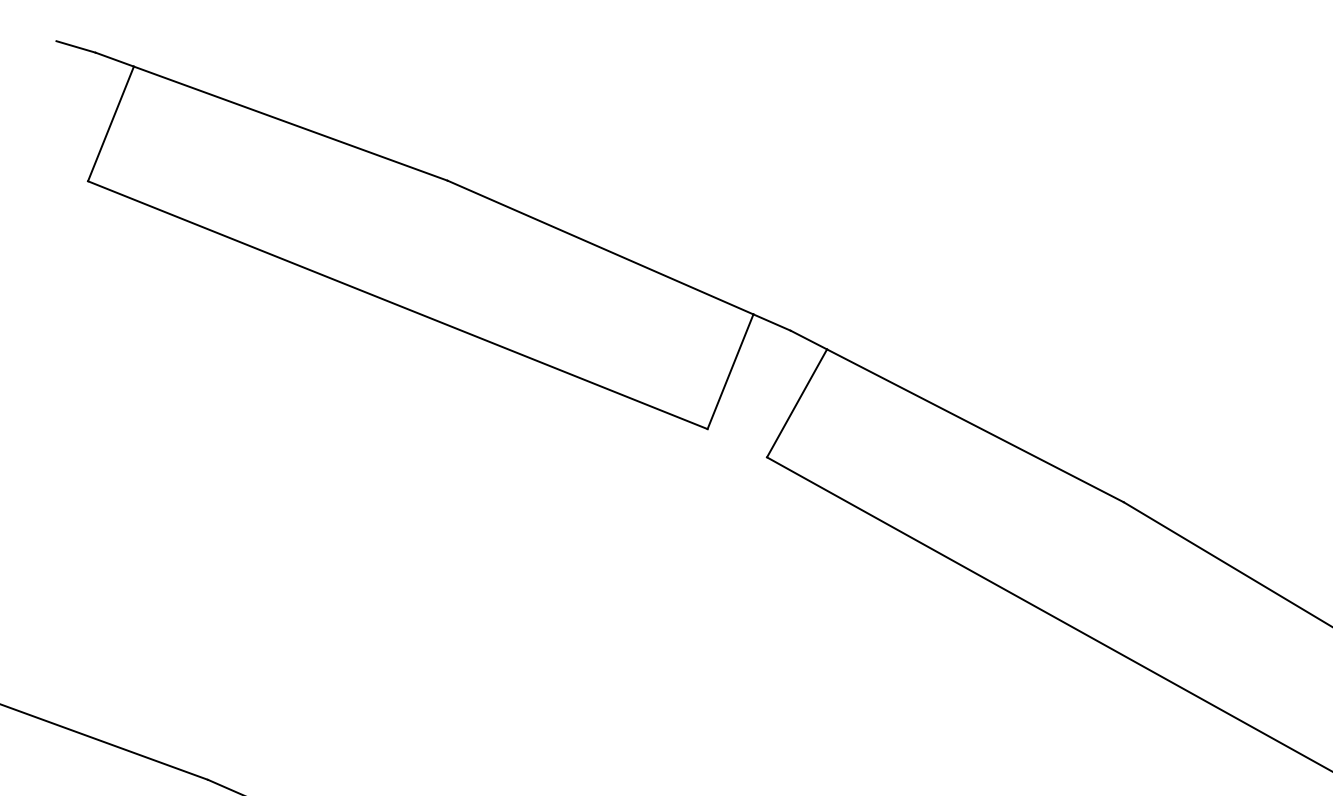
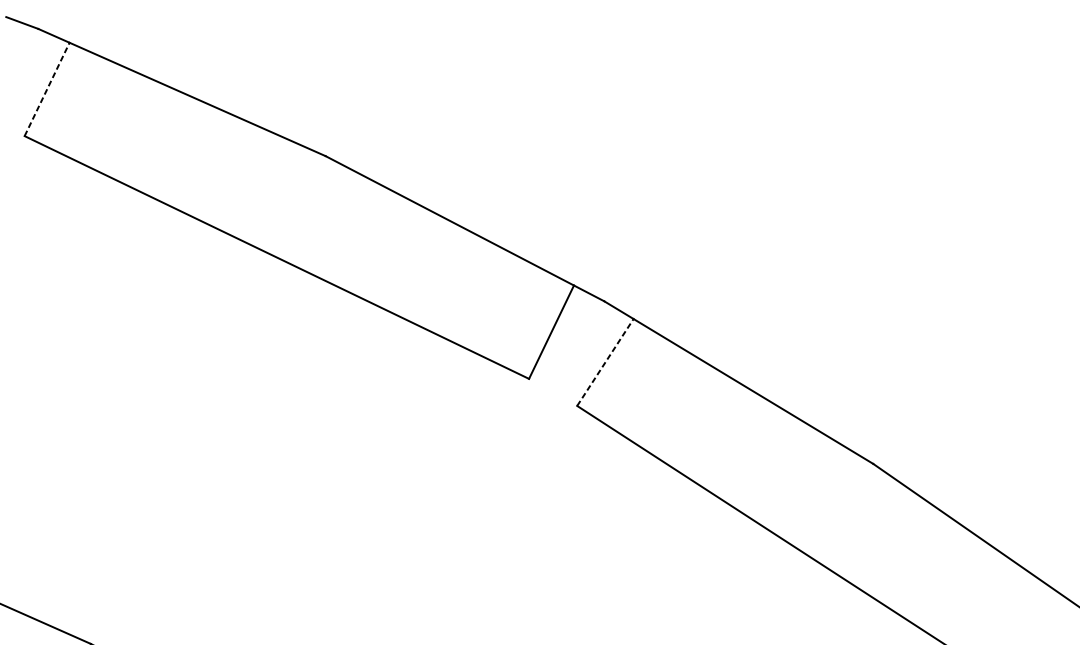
line: (110, 123) -> (46, 89), solid -> dashed
line: (797, 403) -> (605, 362), solid -> dashed

